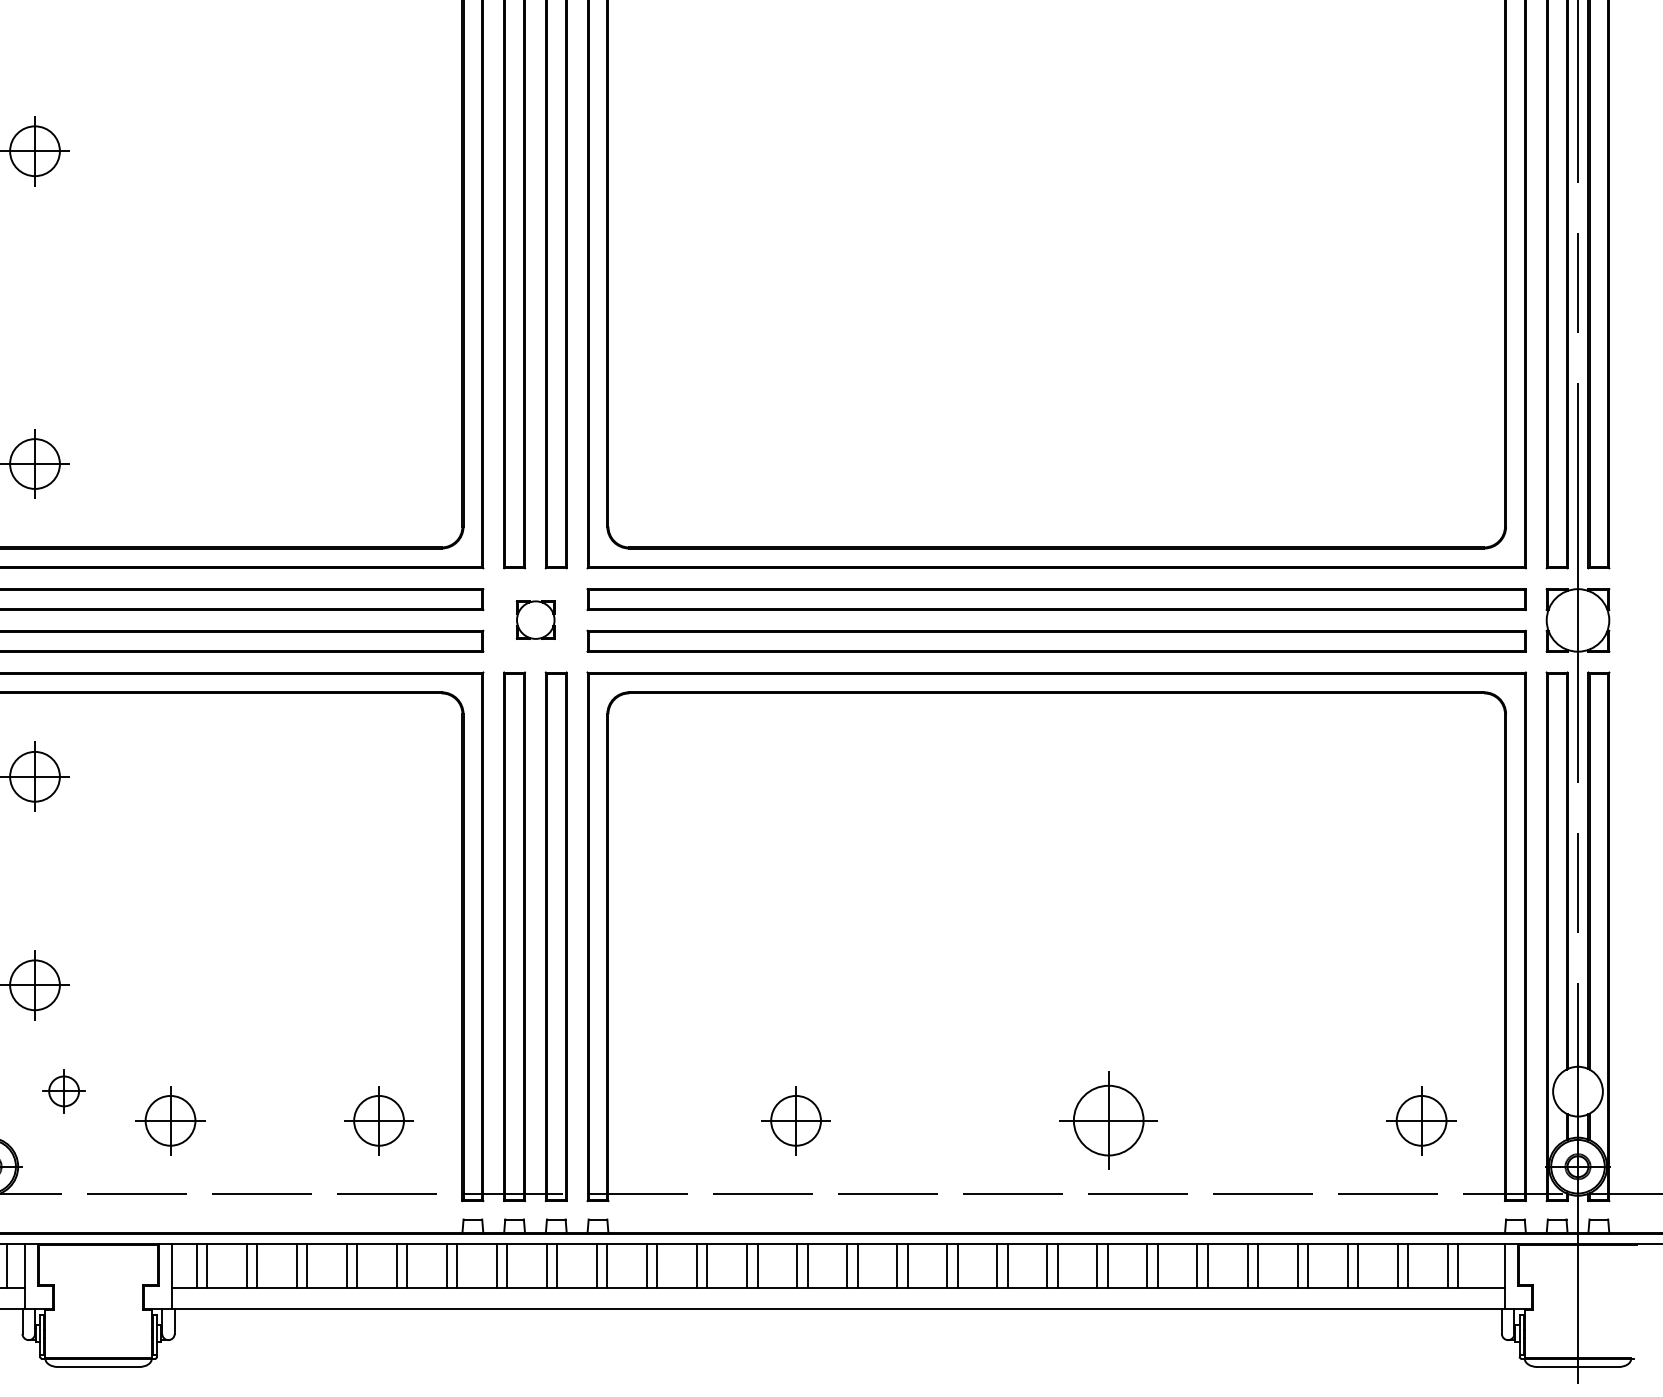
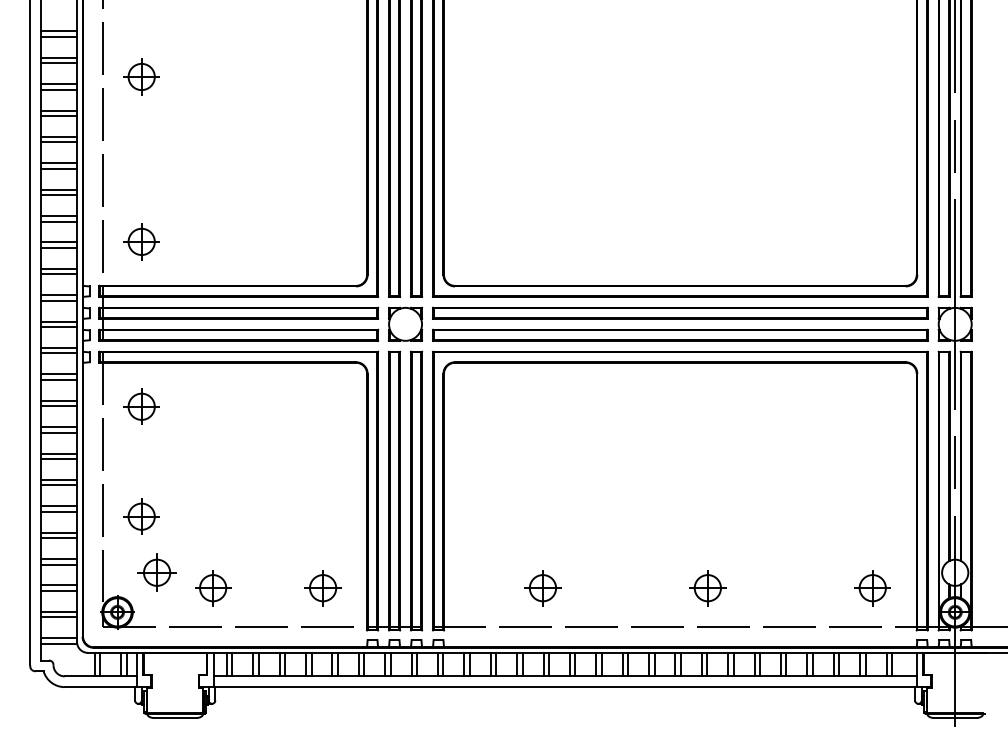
part: (535, 618) -> (405, 323), size x1.67
part: (63, 1091) -> (156, 572), size x1.67
part: (1108, 1121) -> (707, 588), size x0.71

